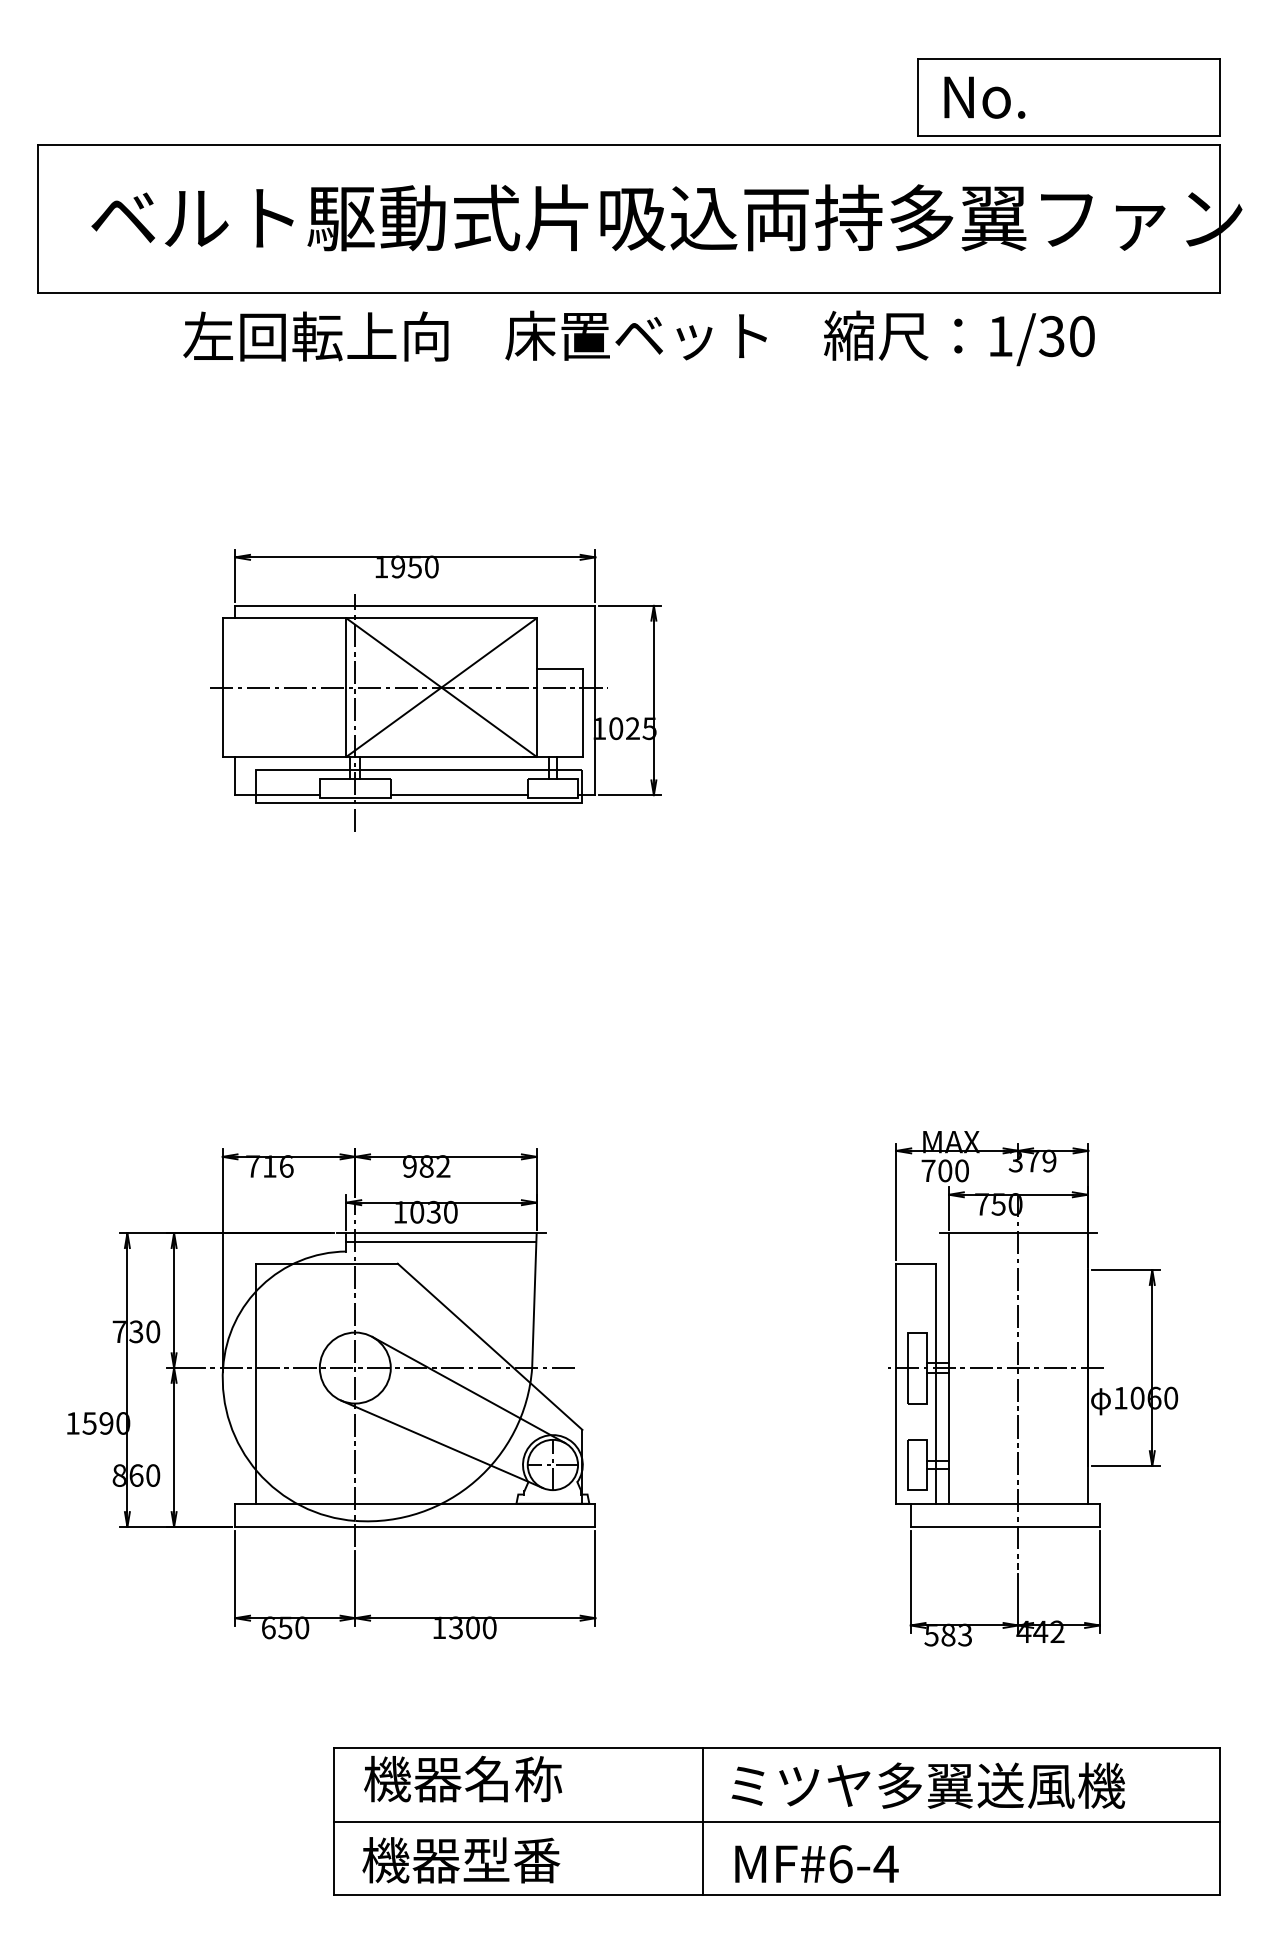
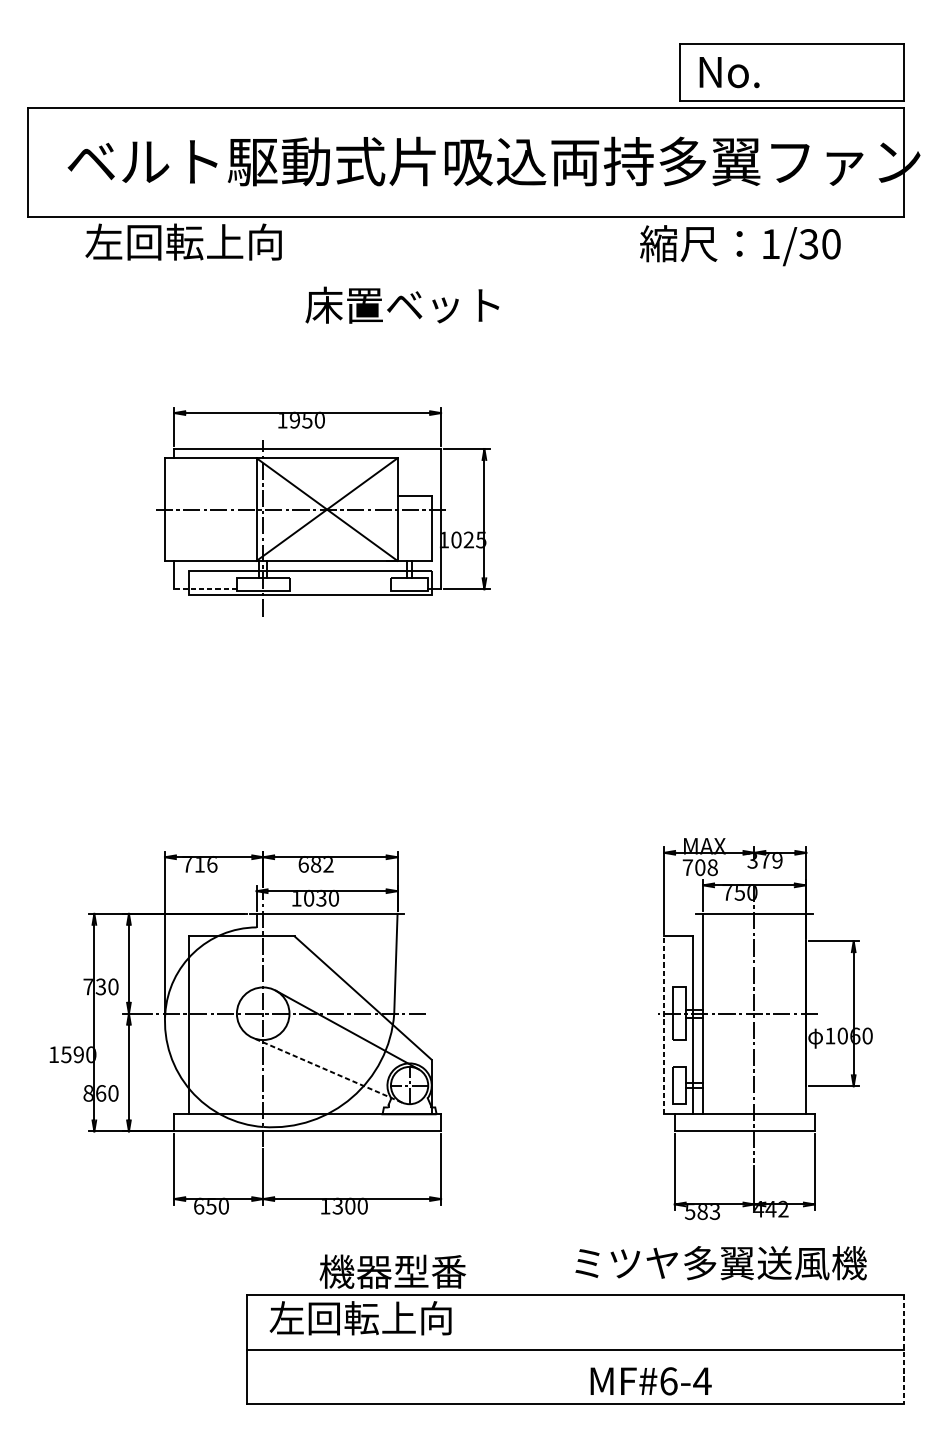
text: (635, 335) -> (401, 305), moved
text: (315, 336) -> (183, 242), moved
text: (959, 338) -> (740, 245), moved
line: (277, 795) -> (205, 589), solid -> dashed
line: (458, 795) -> (339, 589), removed
text: (409, 1166) -> (303, 864), 982 -> 682
text: (962, 1170) -> (713, 867), 700 -> 708
line: (441, 1242) -> (327, 920), removed
line: (896, 1383) -> (664, 1025), solid -> dashed
line: (442, 1444) -> (327, 1070), solid -> dashed
text: (486, 1778) -> (360, 1317), 機器名称 -> 左回転上向
text: (927, 1785) -> (720, 1263), moved
line: (703, 1821) -> (521, 1349), removed
line: (1220, 1821) -> (904, 1349), solid -> dashed
text: (461, 1860) -> (393, 1271), moved
text: (816, 1864) -> (650, 1381), moved

